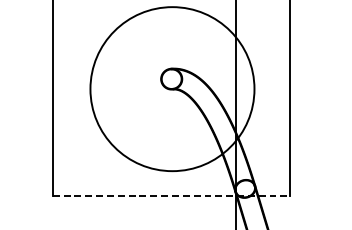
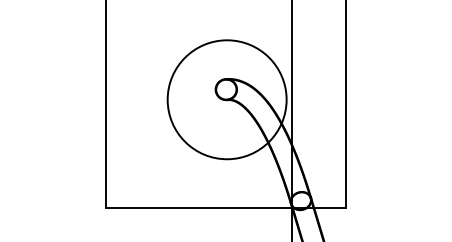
circle: (171, 88) -> (226, 99), size x0.71
line: (171, 196) -> (226, 208), dashed -> solid

